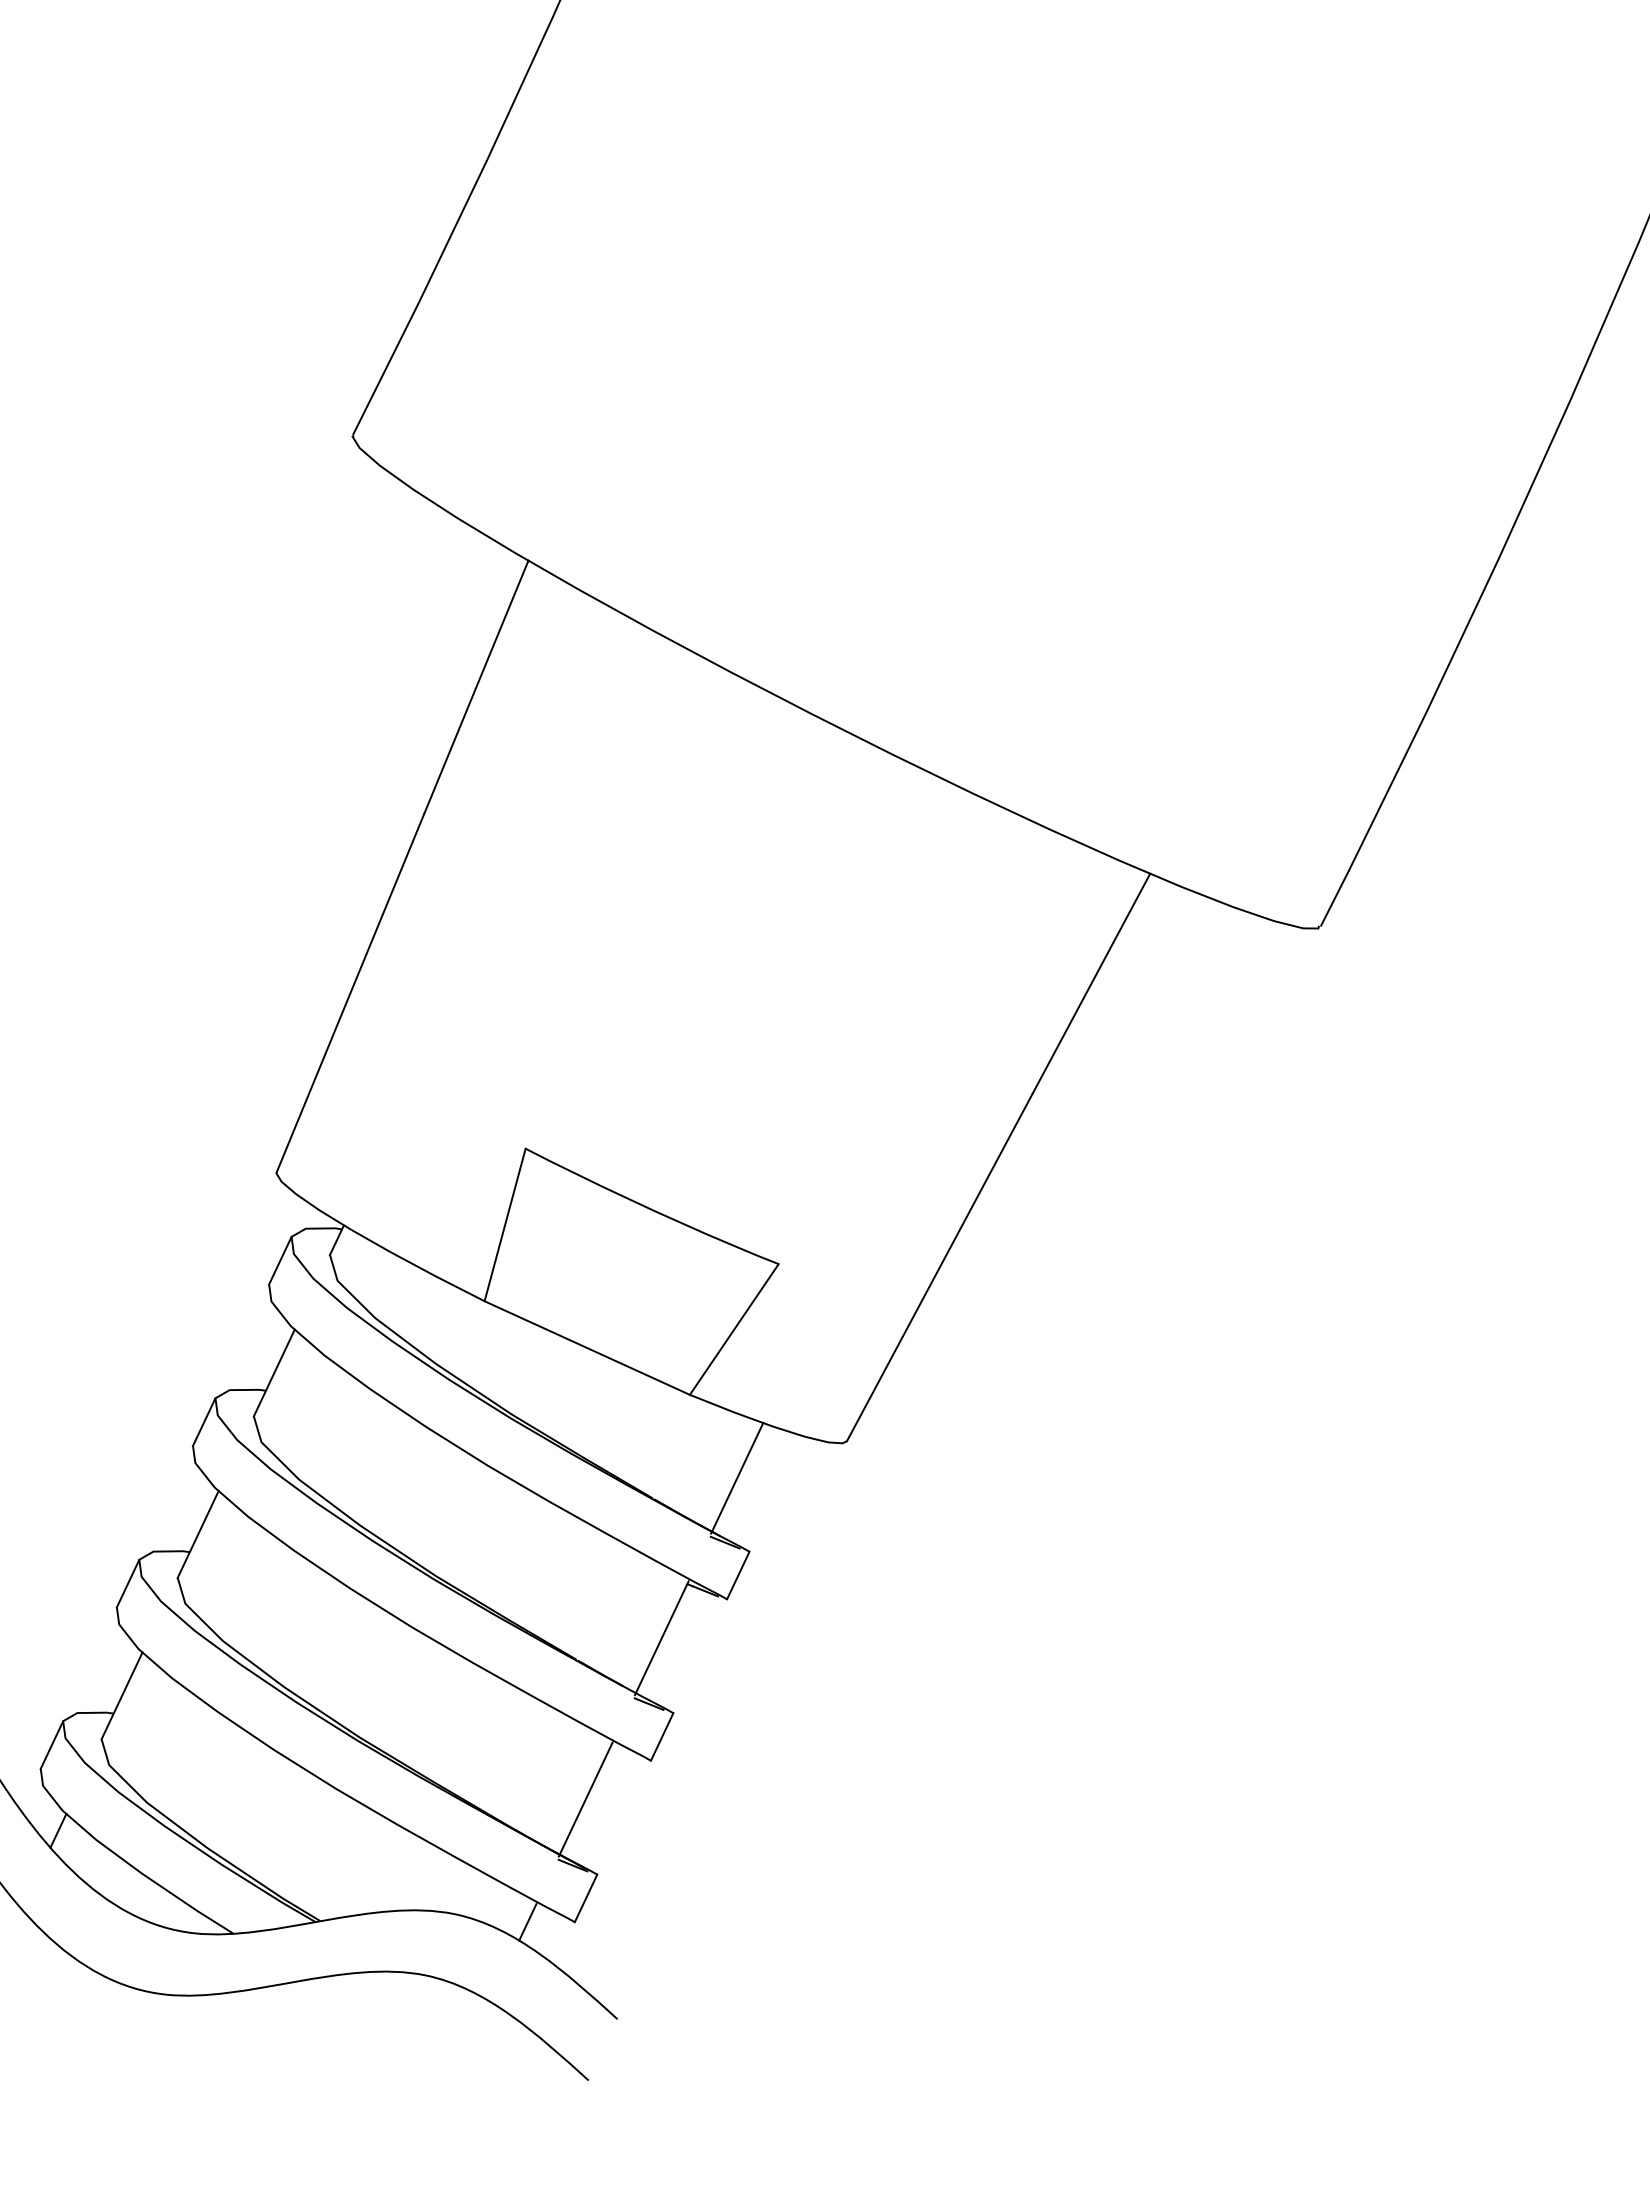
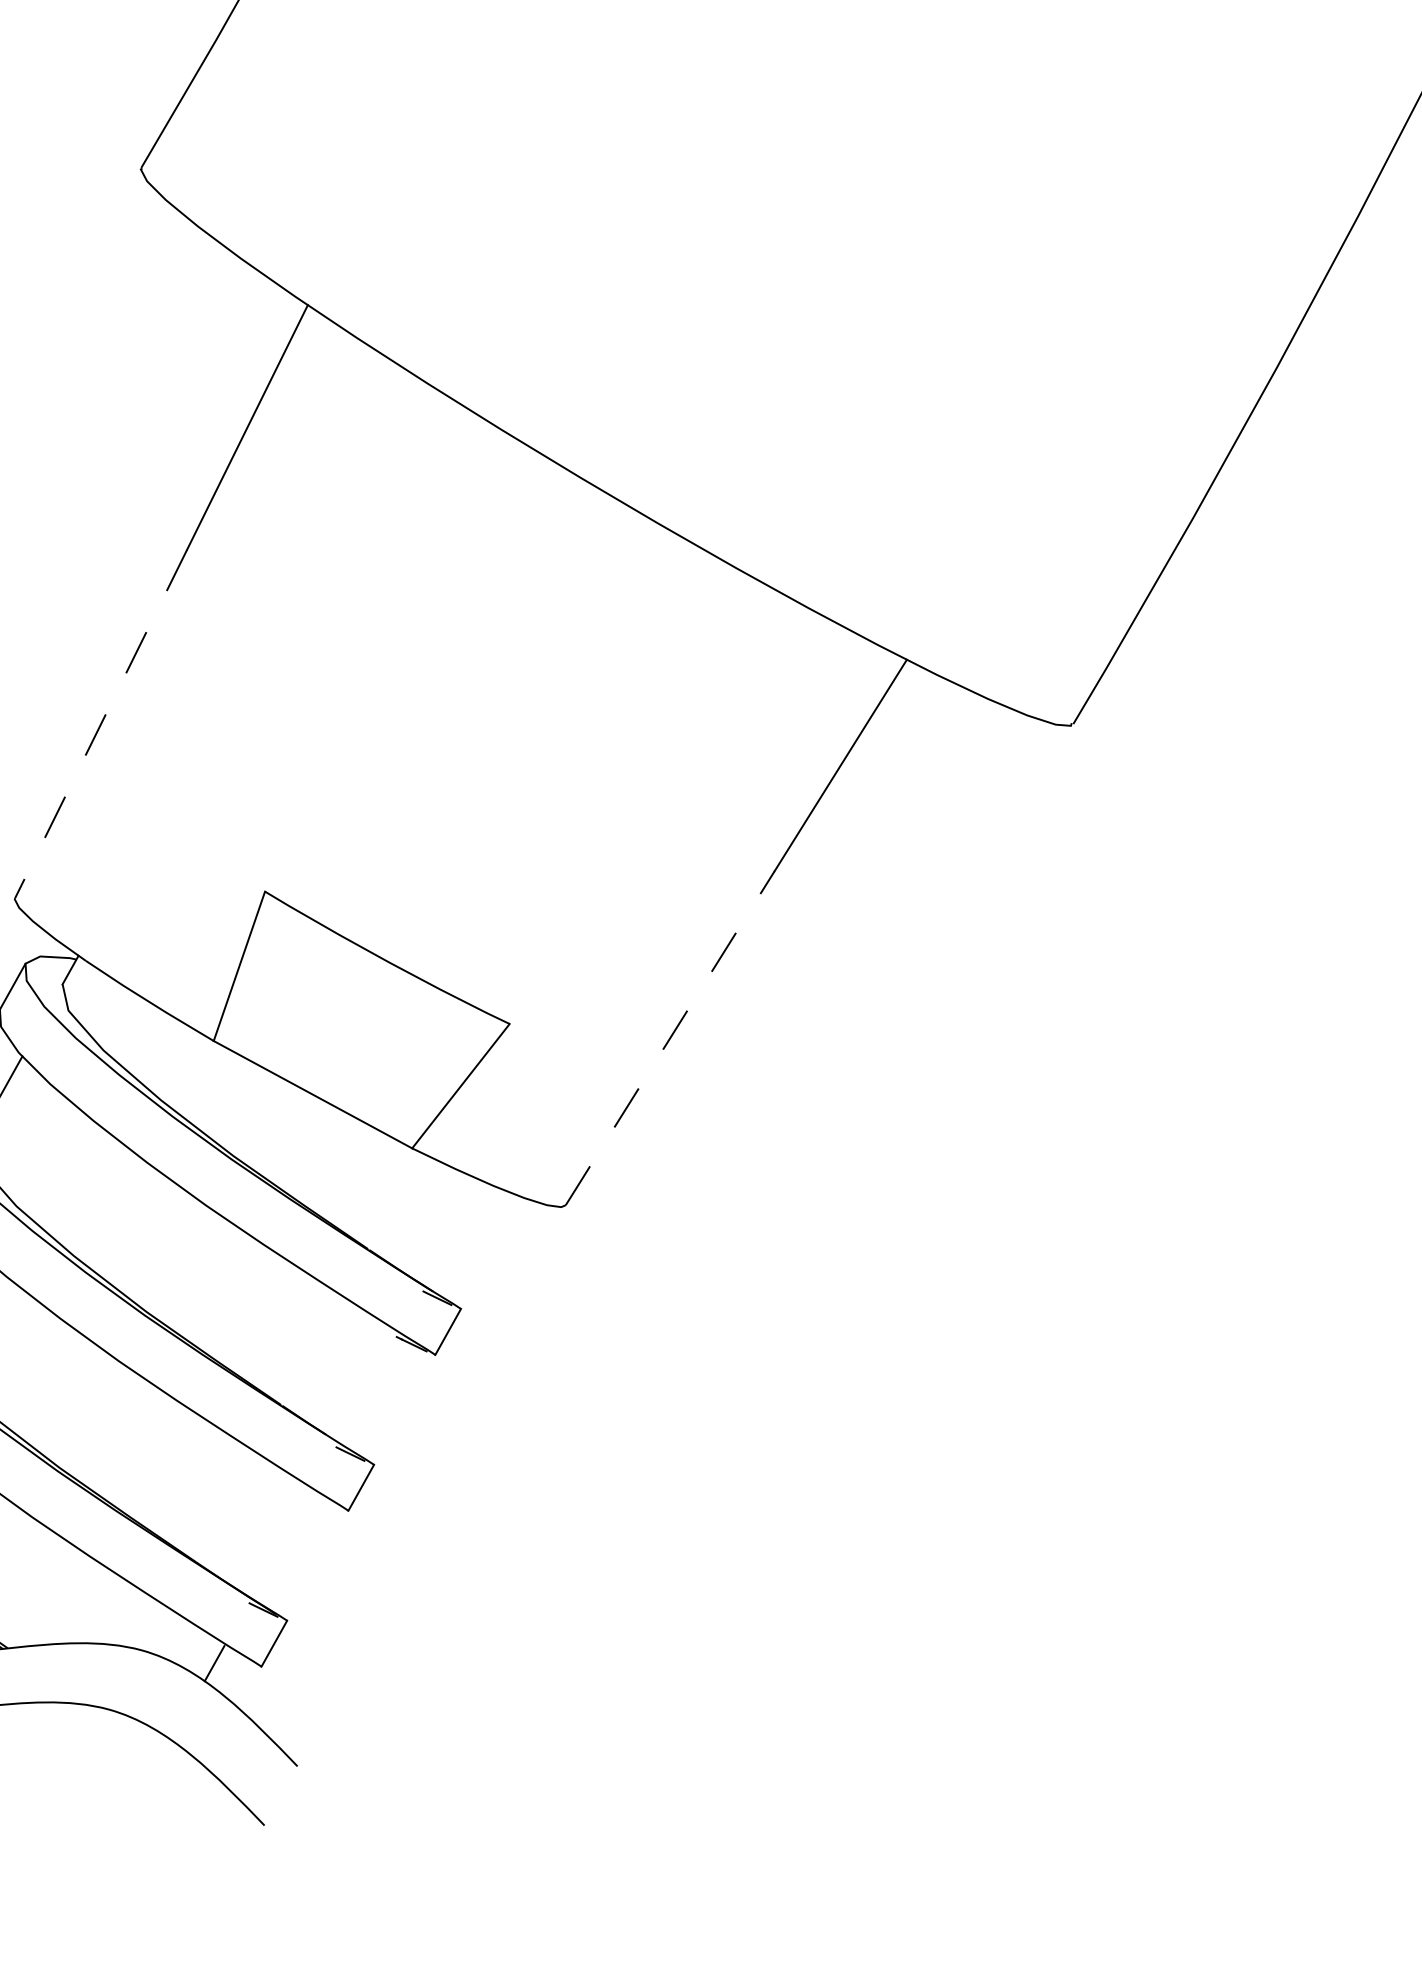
line: (350, 993) -> (100, 724), solid -> dashed
line: (940, 1266) -> (670, 1037), solid -> dashed
line: (737, 1478) -> (453, 1235), removed
line: (661, 1638) -> (367, 1389), removed
line: (585, 1799) -> (280, 1544), removed

